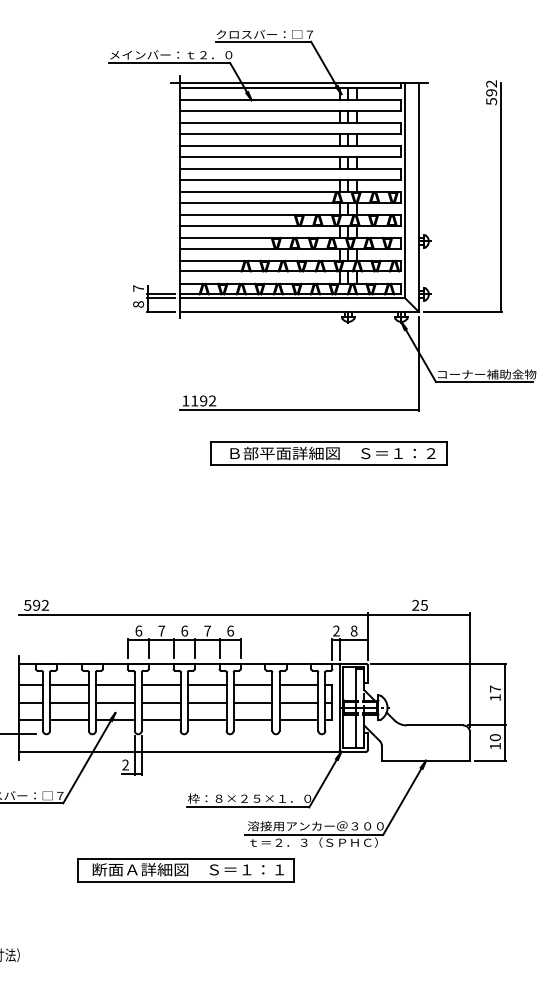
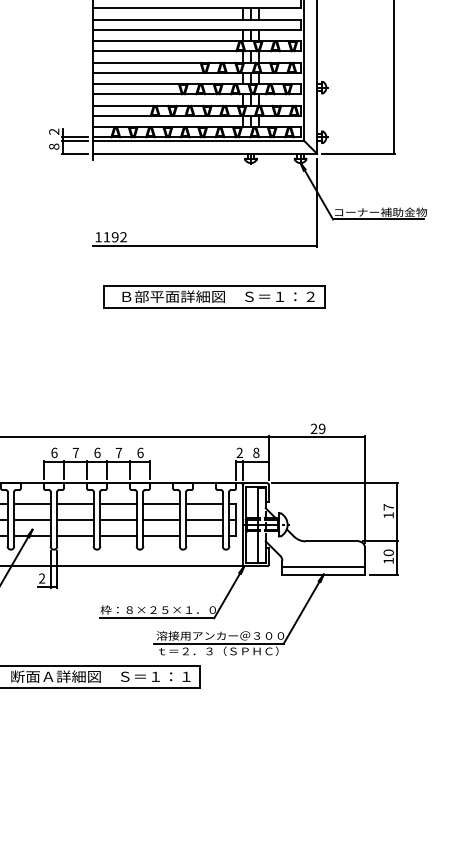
text: (138, 288) -> (54, 131), 7 -> 2
part: (328, 453) -> (214, 296), moved
text: (423, 604) -> (321, 428), 25 -> 29
line: (425, 752) -> (323, 566), added

